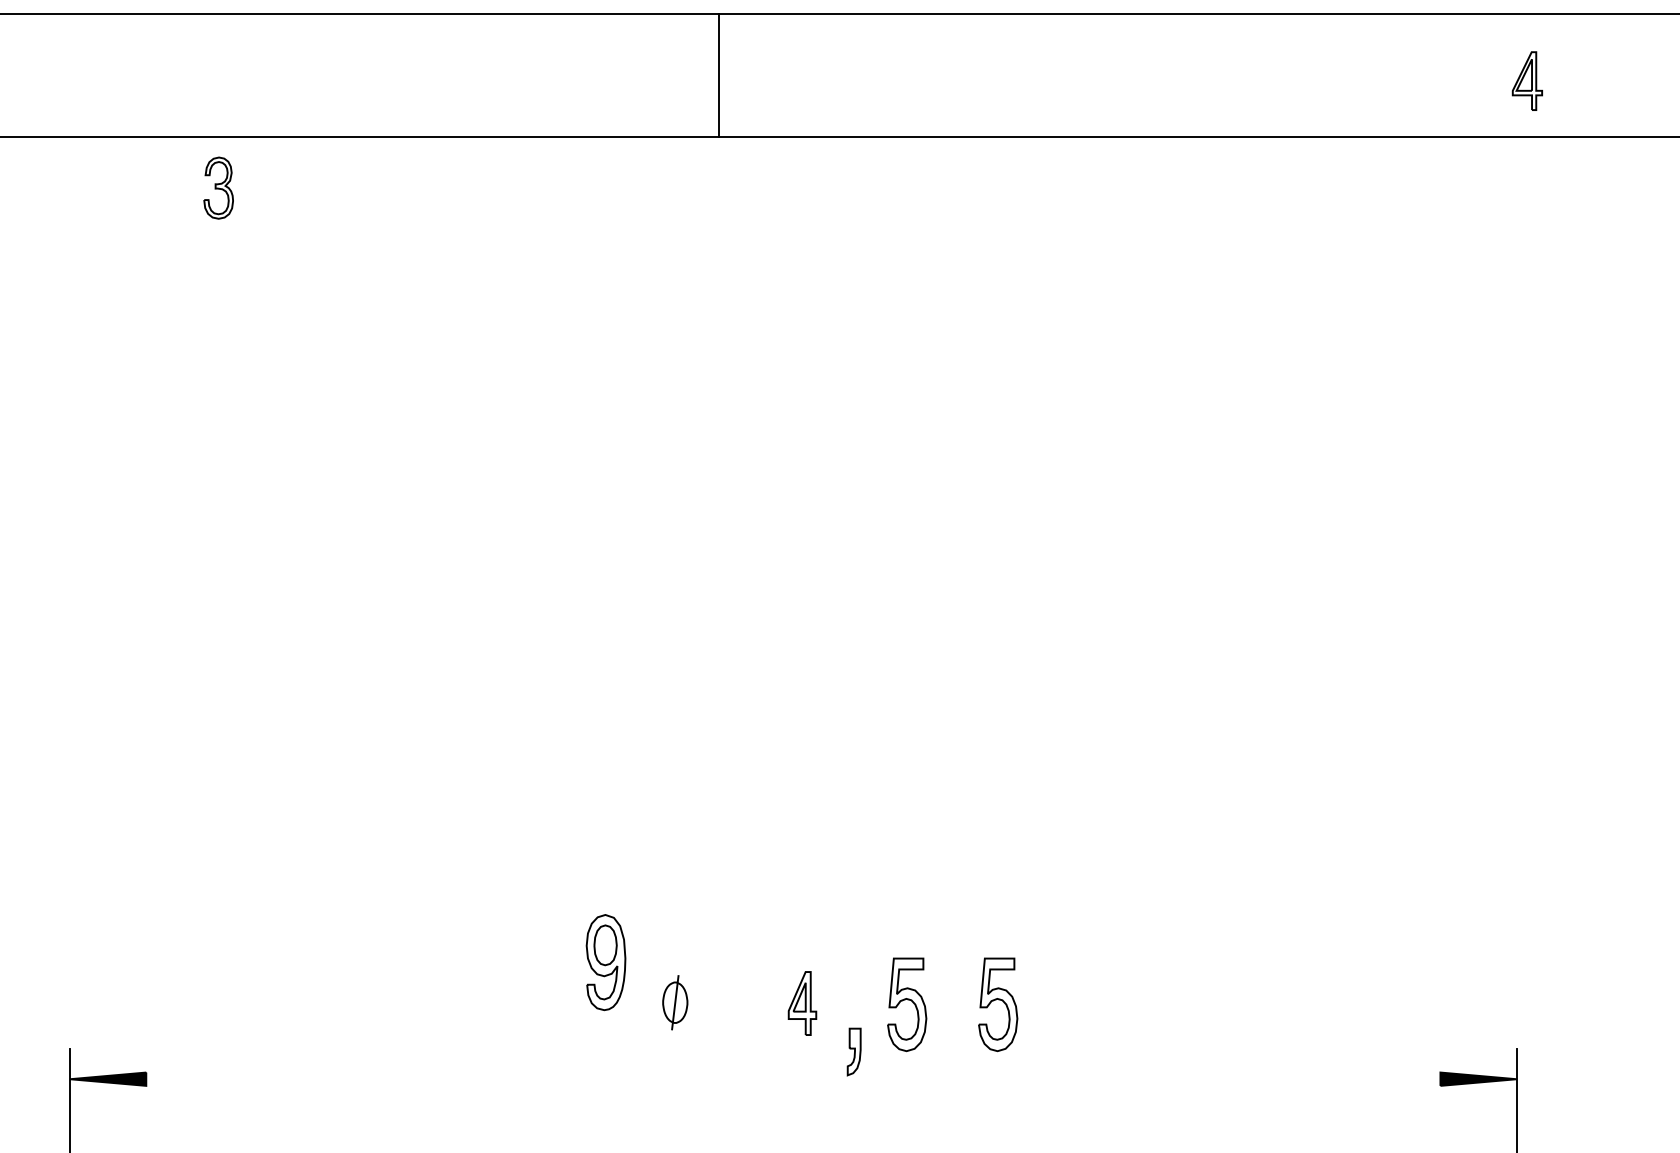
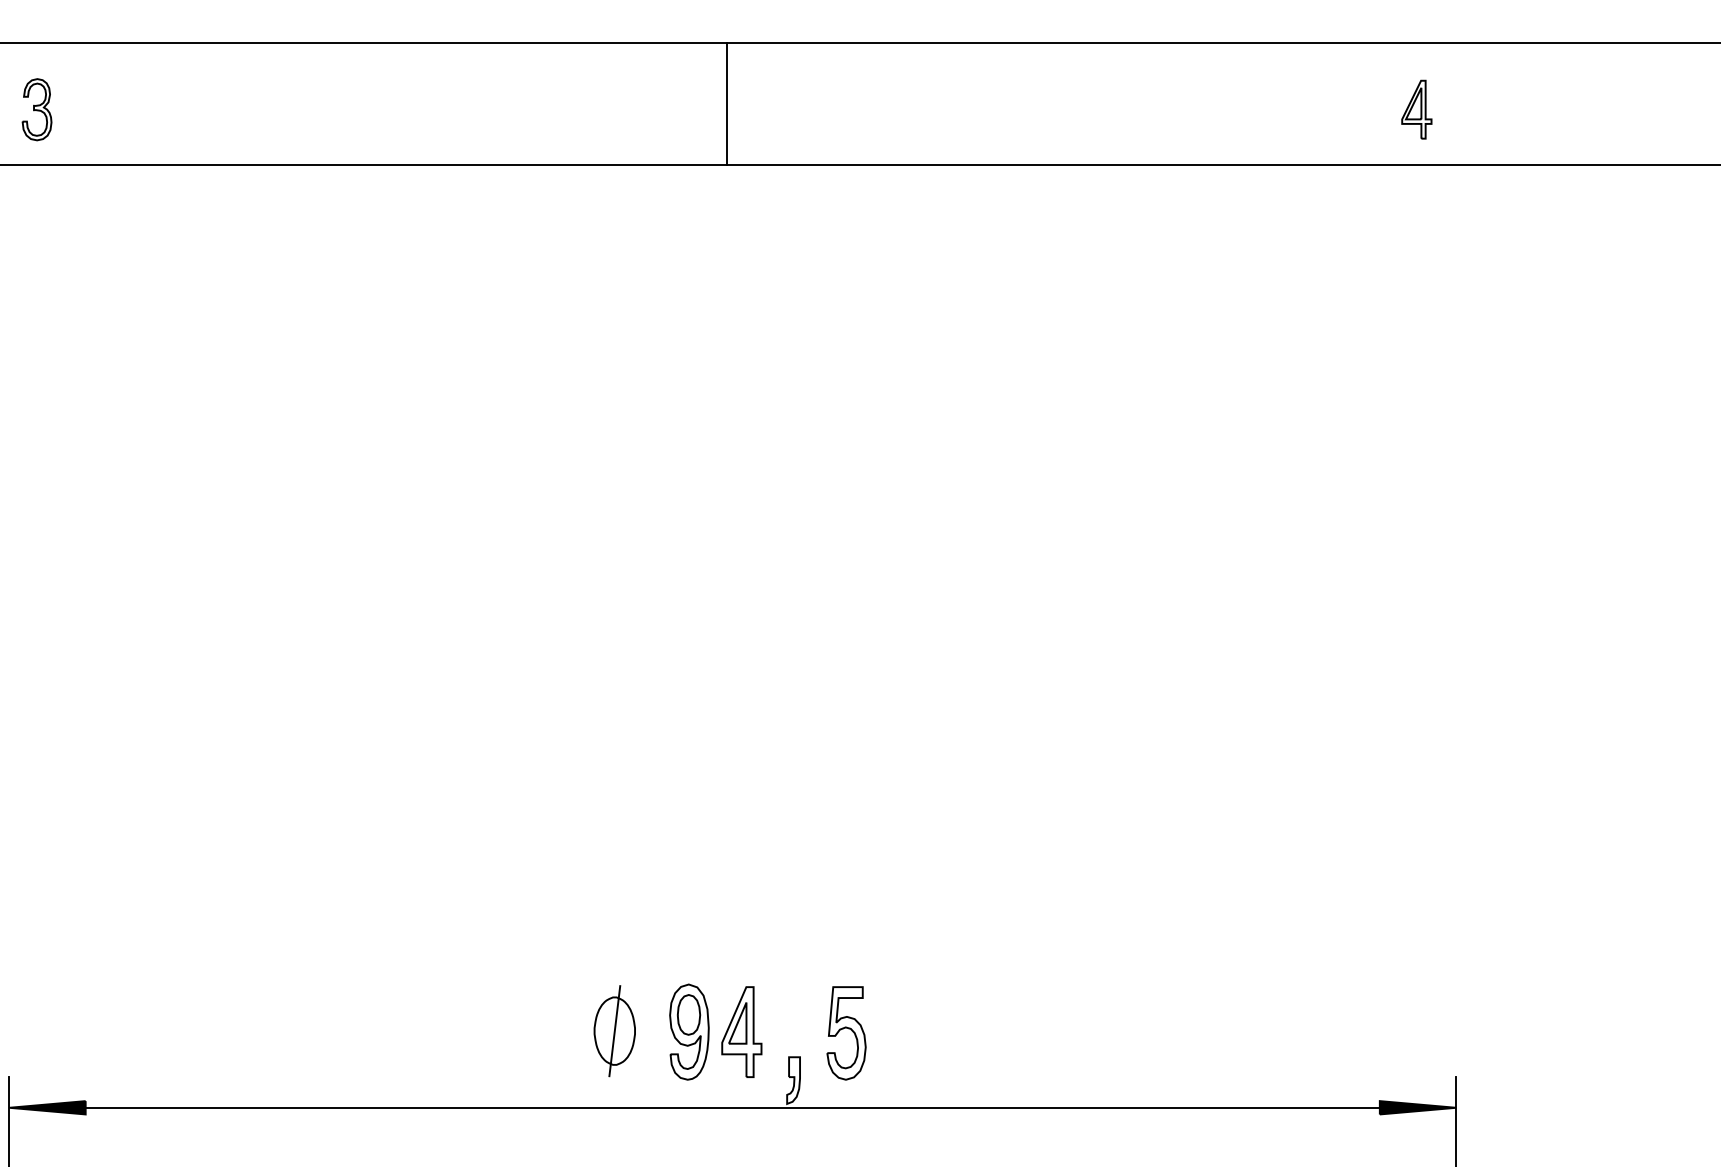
line: (719, 74) -> (727, 103), moved
part: (1527, 80) -> (1416, 109), moved
part: (218, 187) -> (36, 109), moved
part: (606, 961) -> (689, 1031), moved
part: (675, 1002) -> (614, 1031), size x1.67
part: (802, 1002) -> (741, 1031), size x1.43
part: (998, 1004) -> (937, 1033), removed
line: (793, 1078) -> (732, 1107), added

